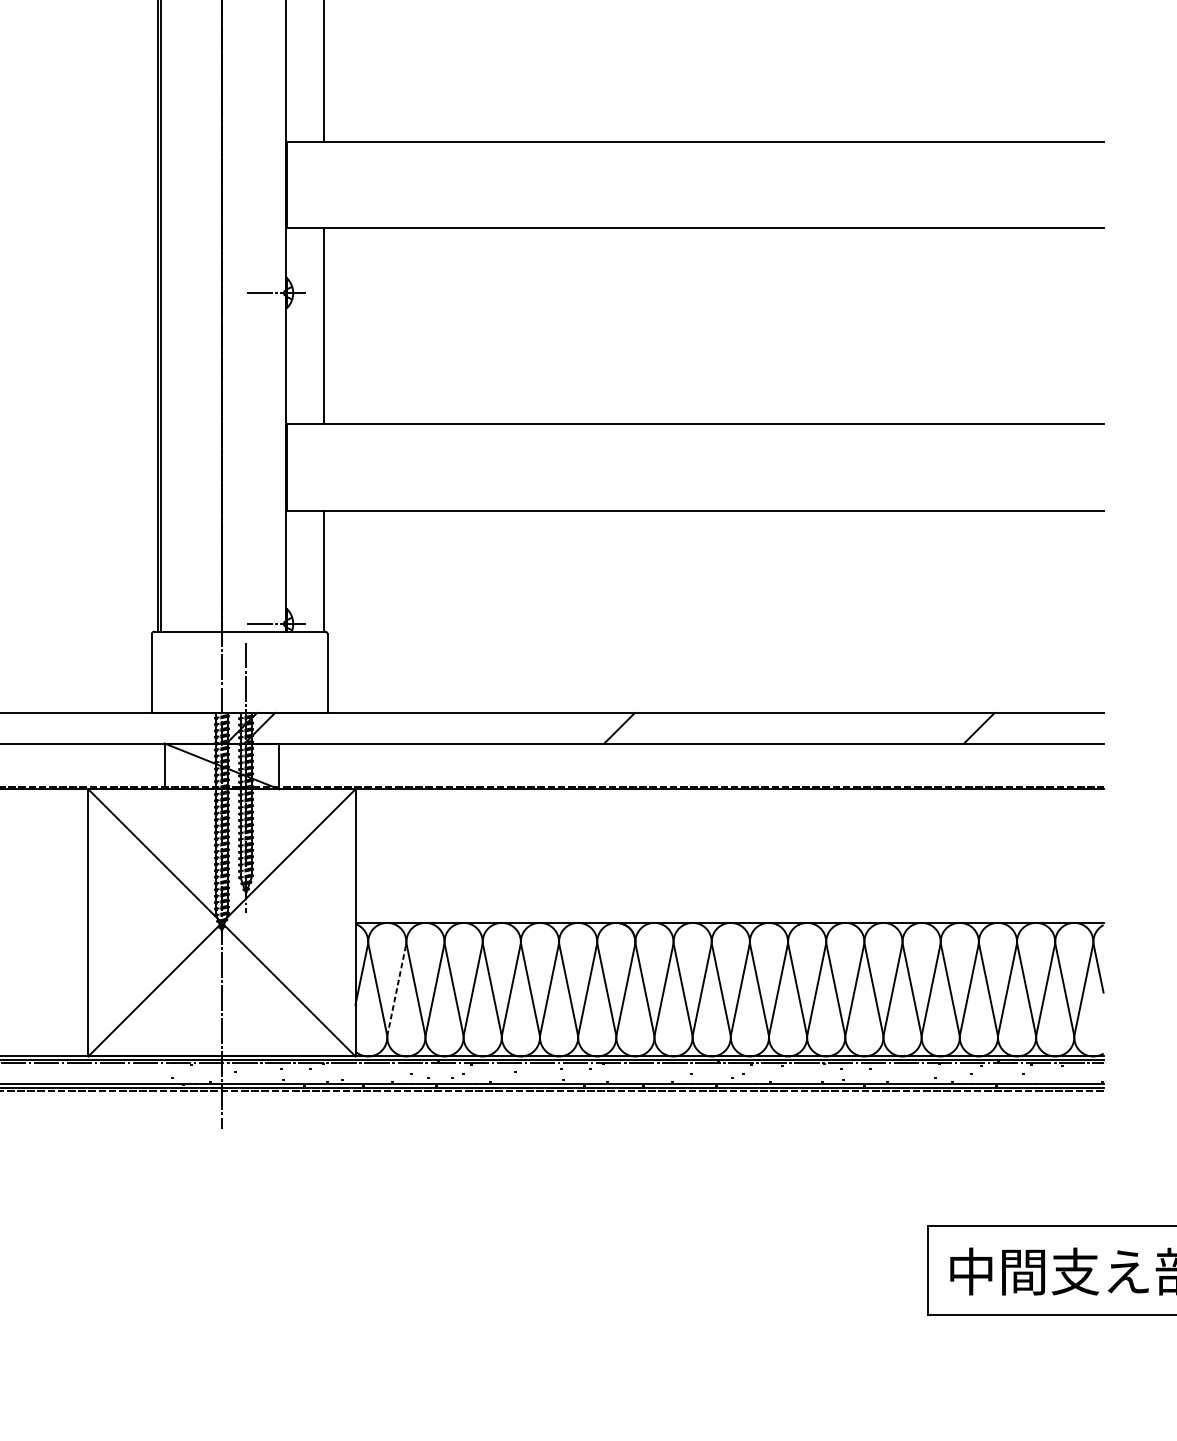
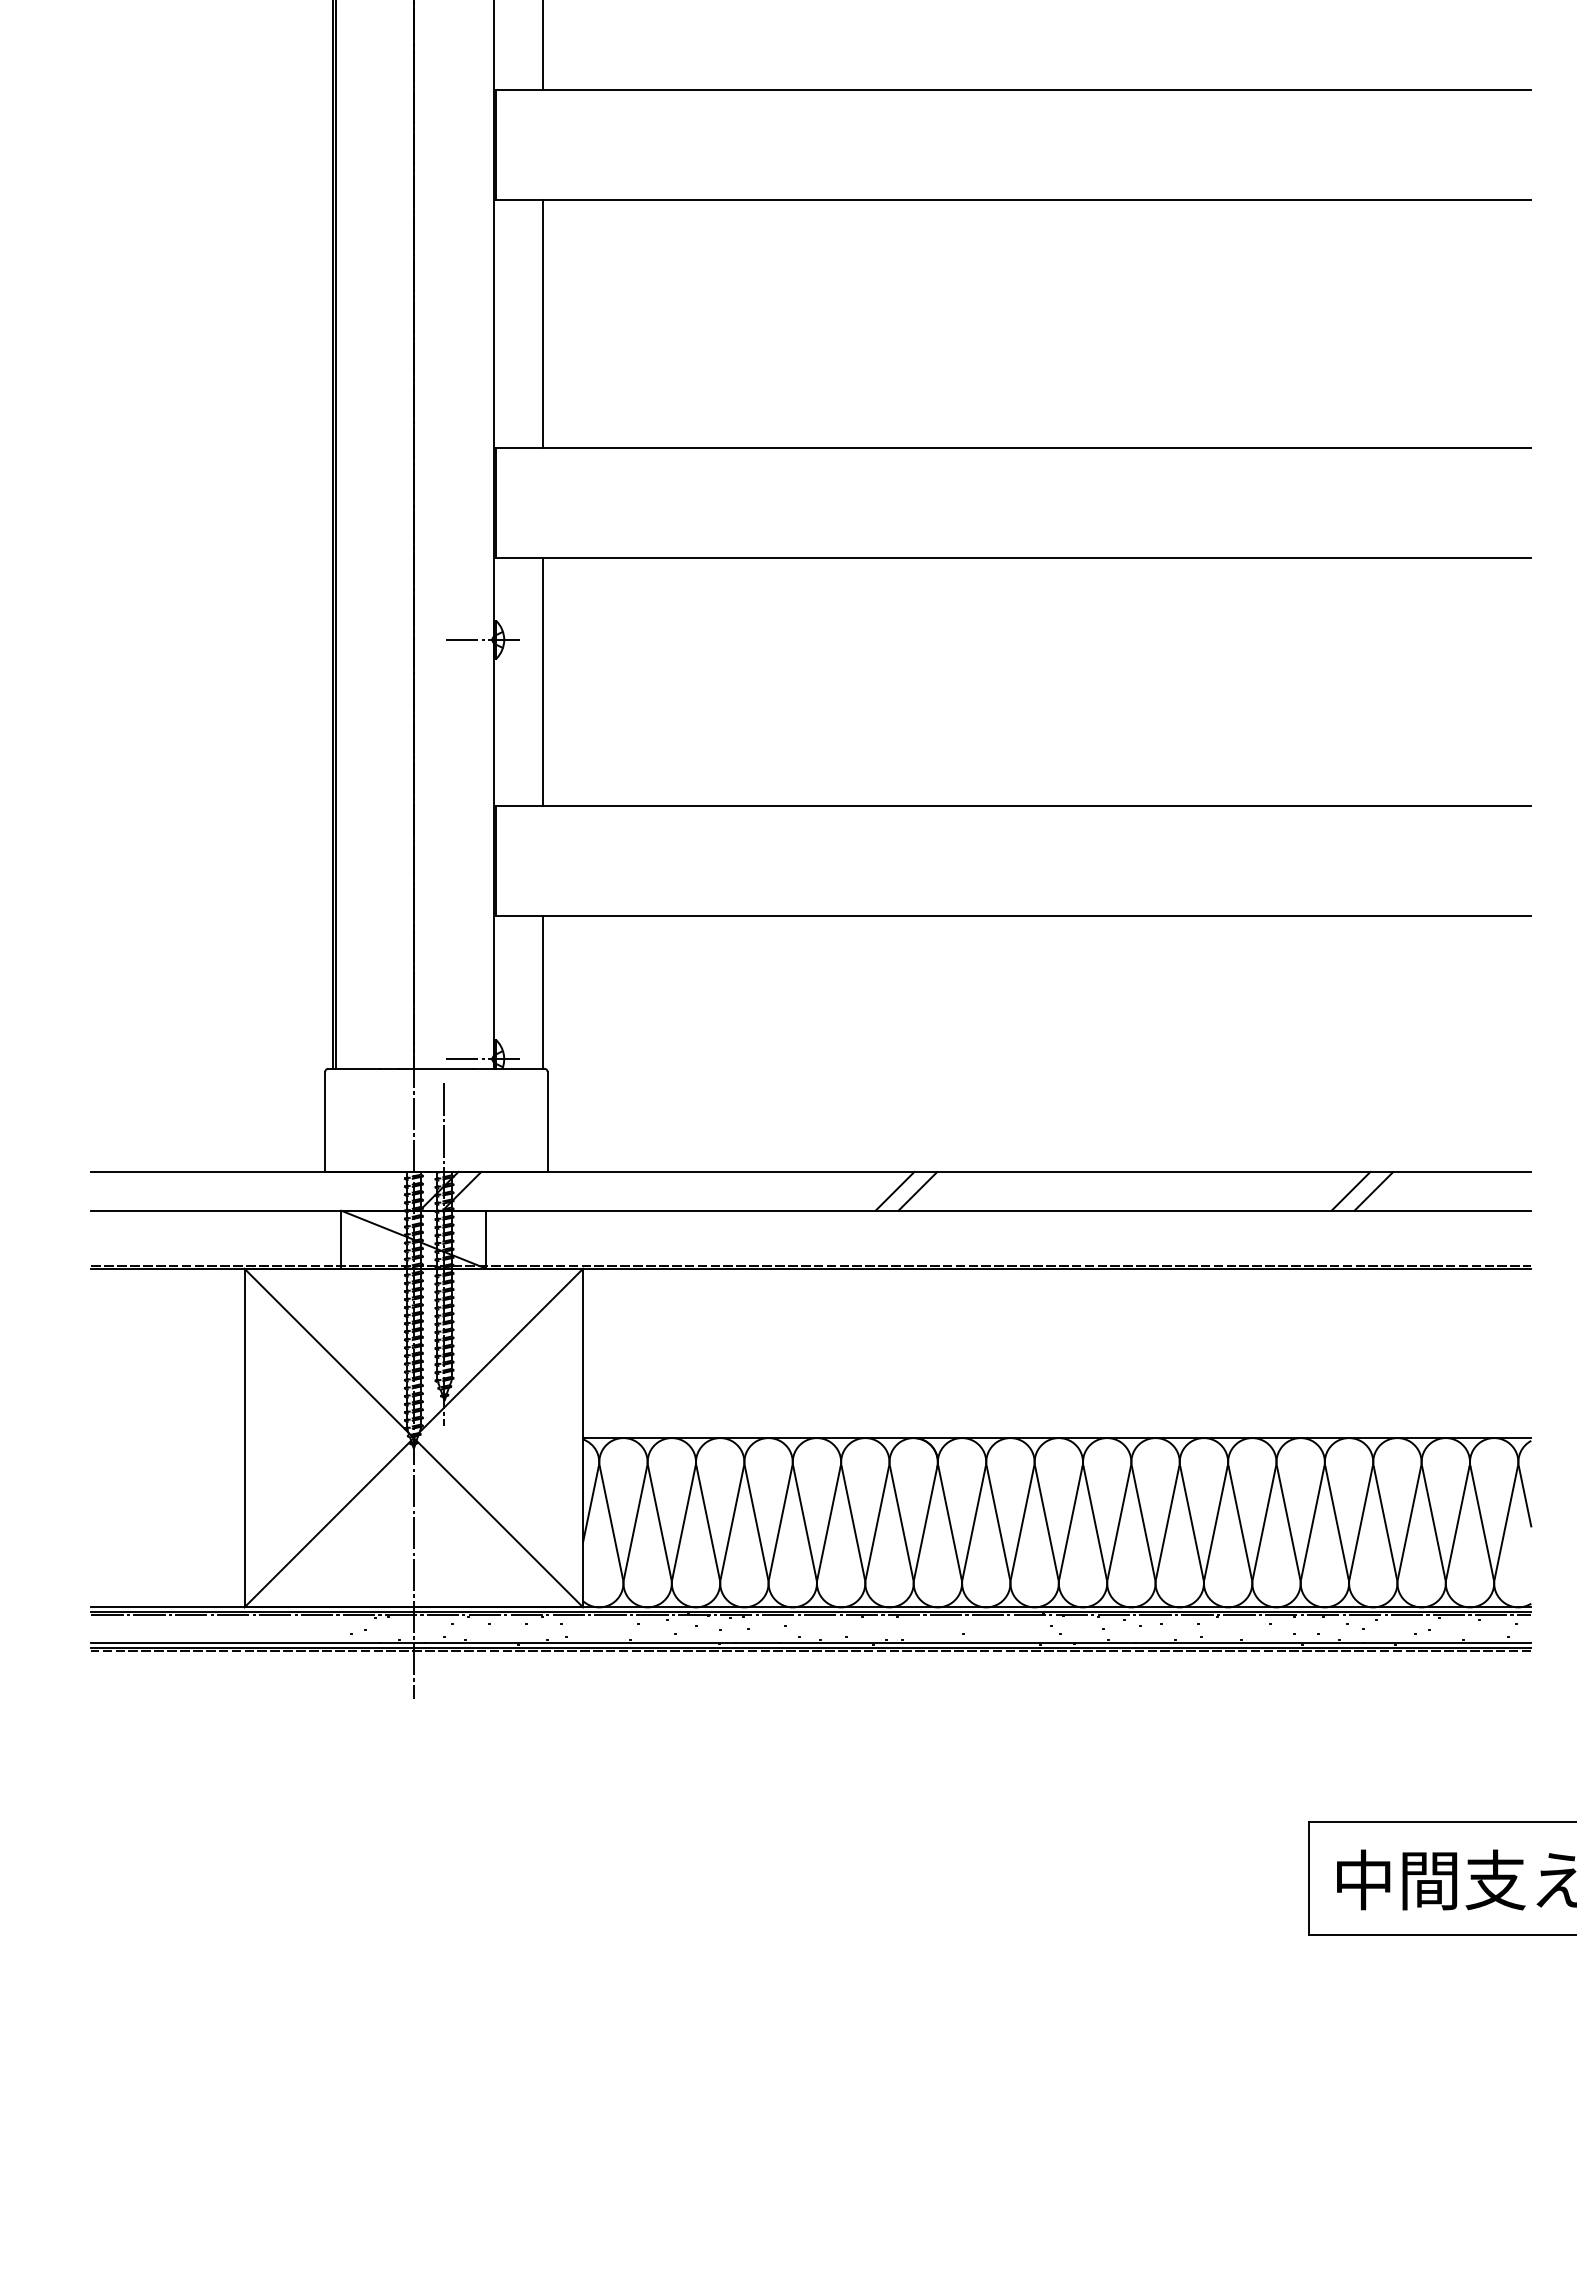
line: (601, 728) -> (894, 1191), added
line: (960, 728) -> (1350, 1191), added
line: (396, 989) -> (635, 1522), dashed -> solid

